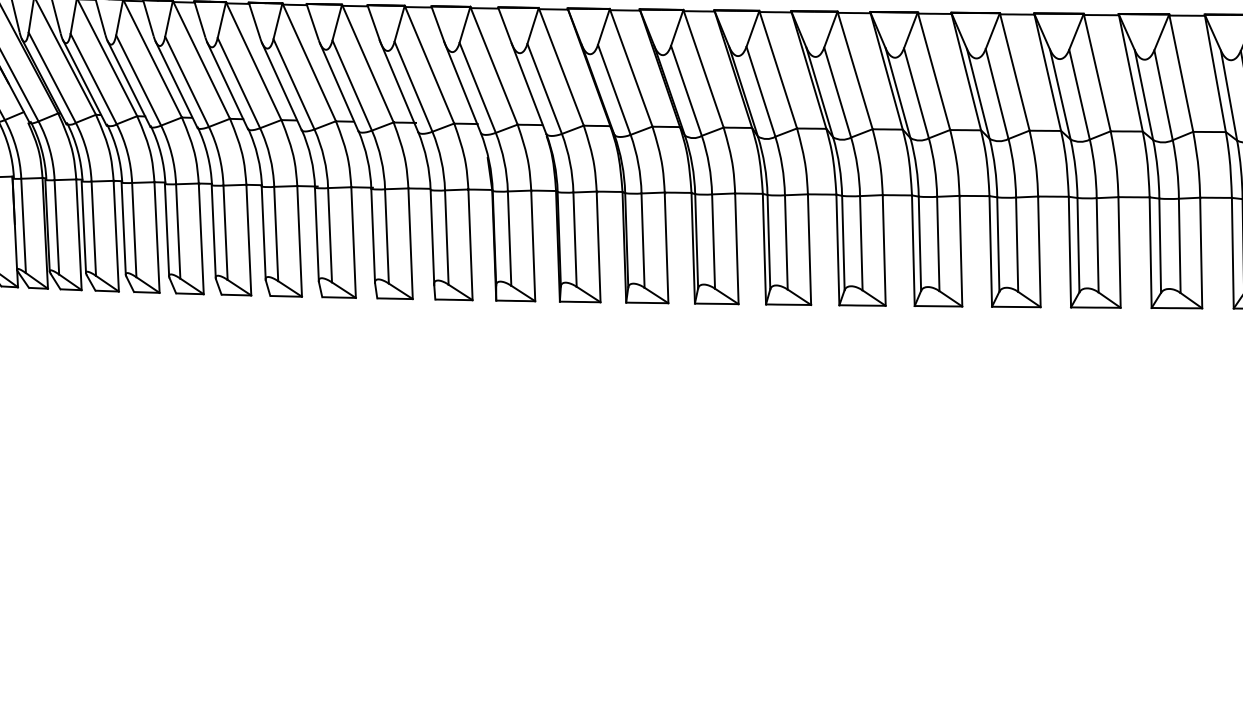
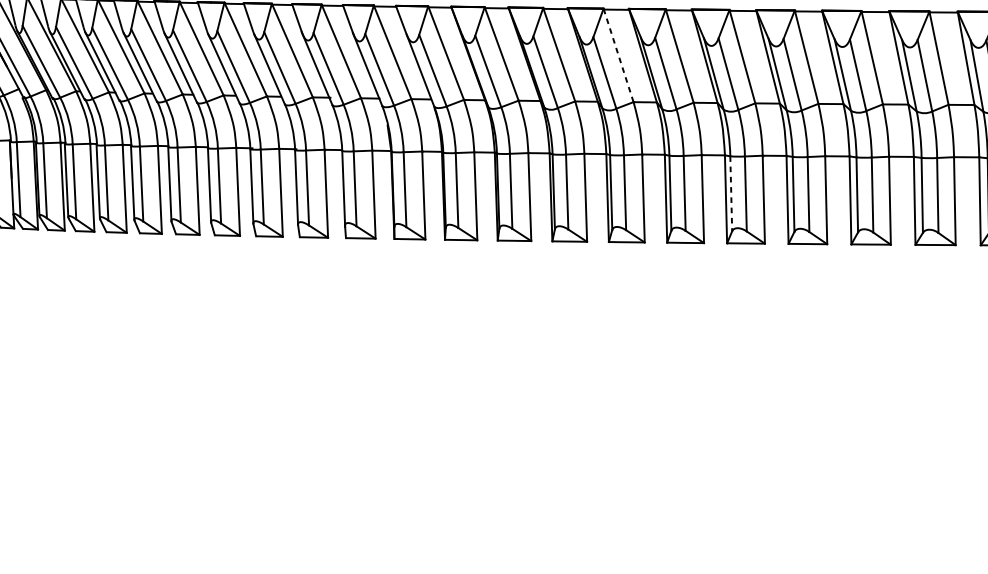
line: (778, 69) -> (618, 55), solid -> dashed
line: (919, 244) -> (730, 194), solid -> dashed

